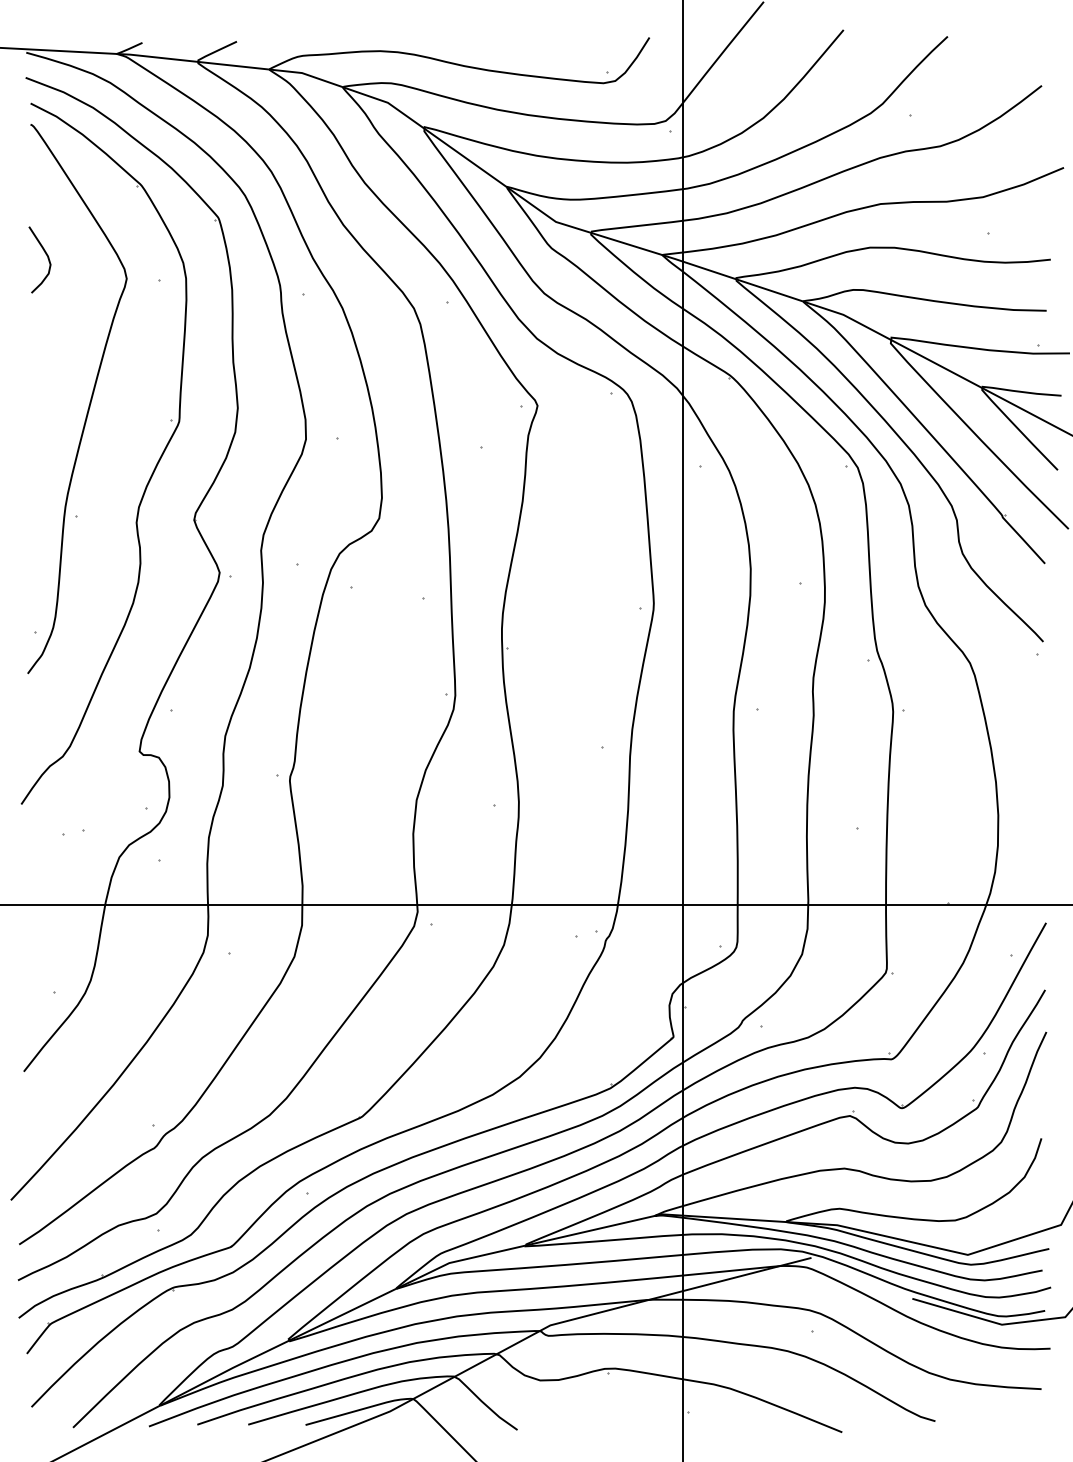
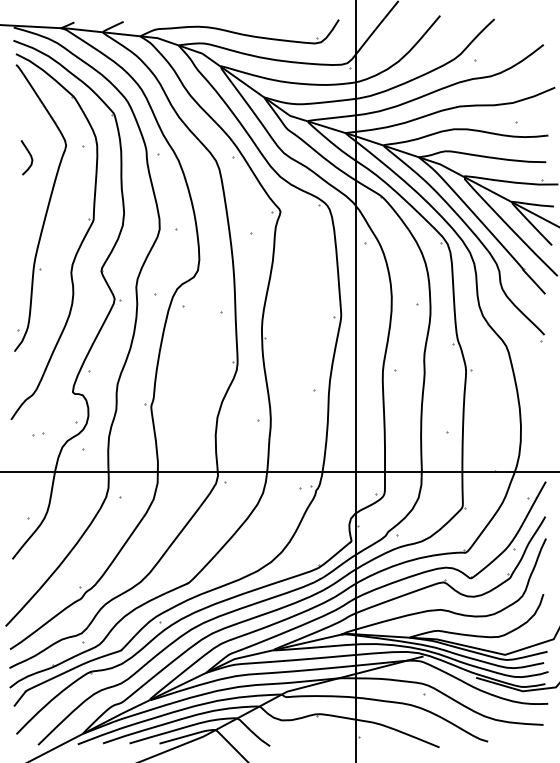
curve: (44, 255) -> (29, 155), moved

